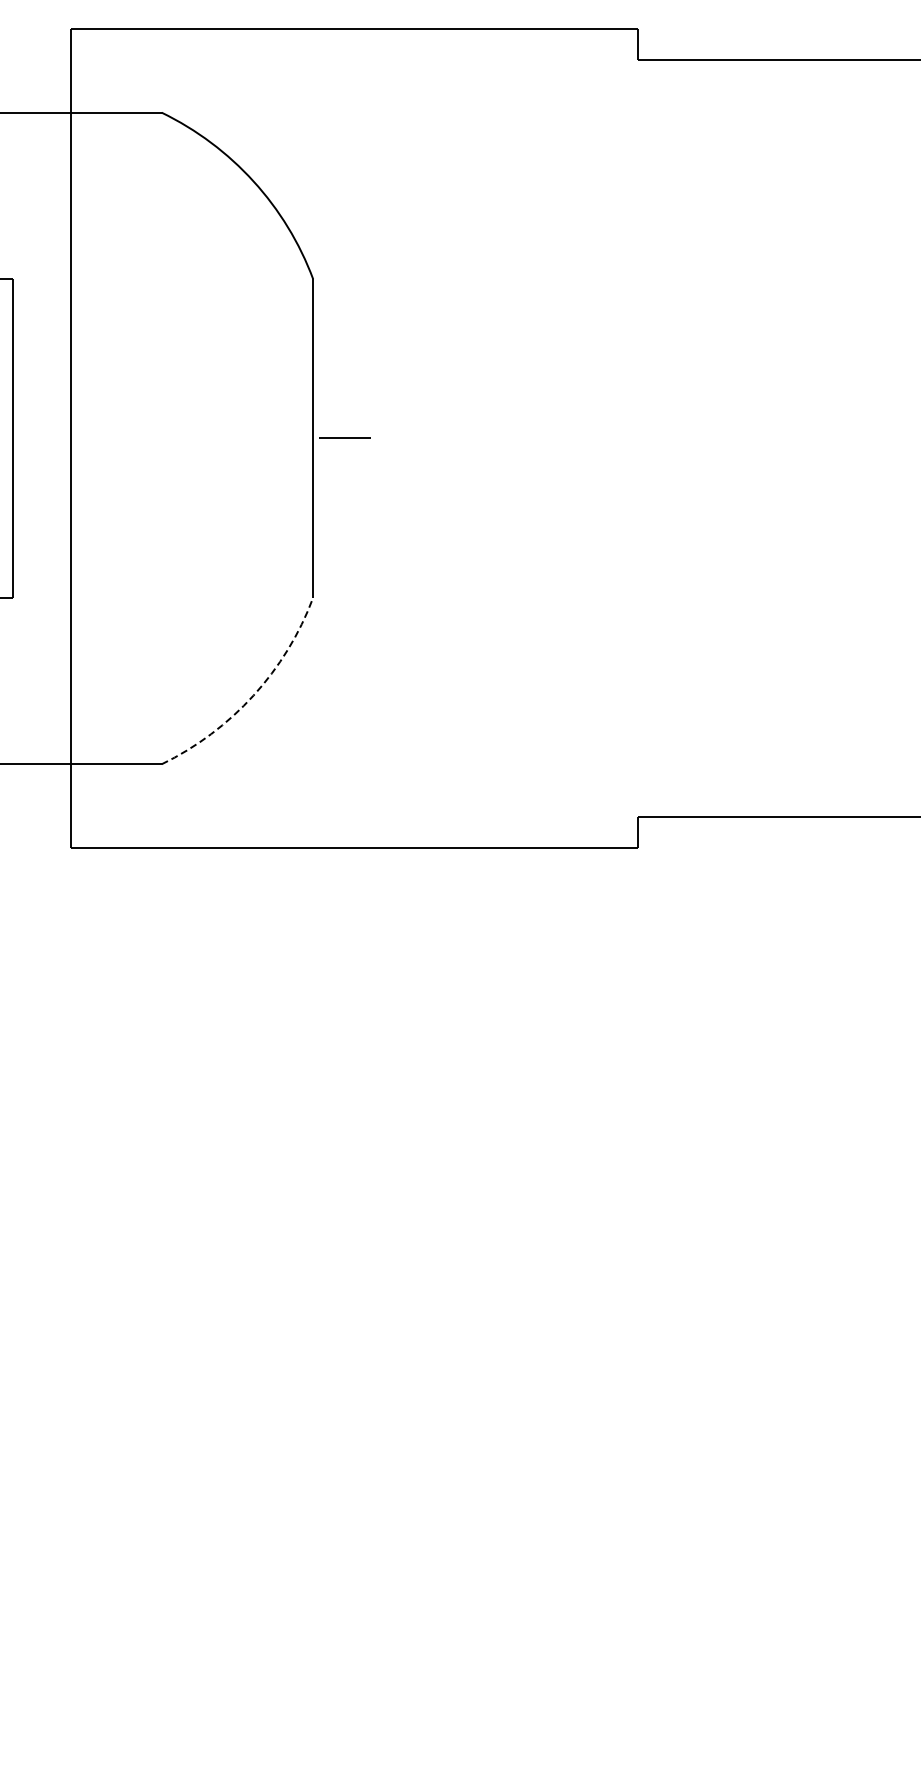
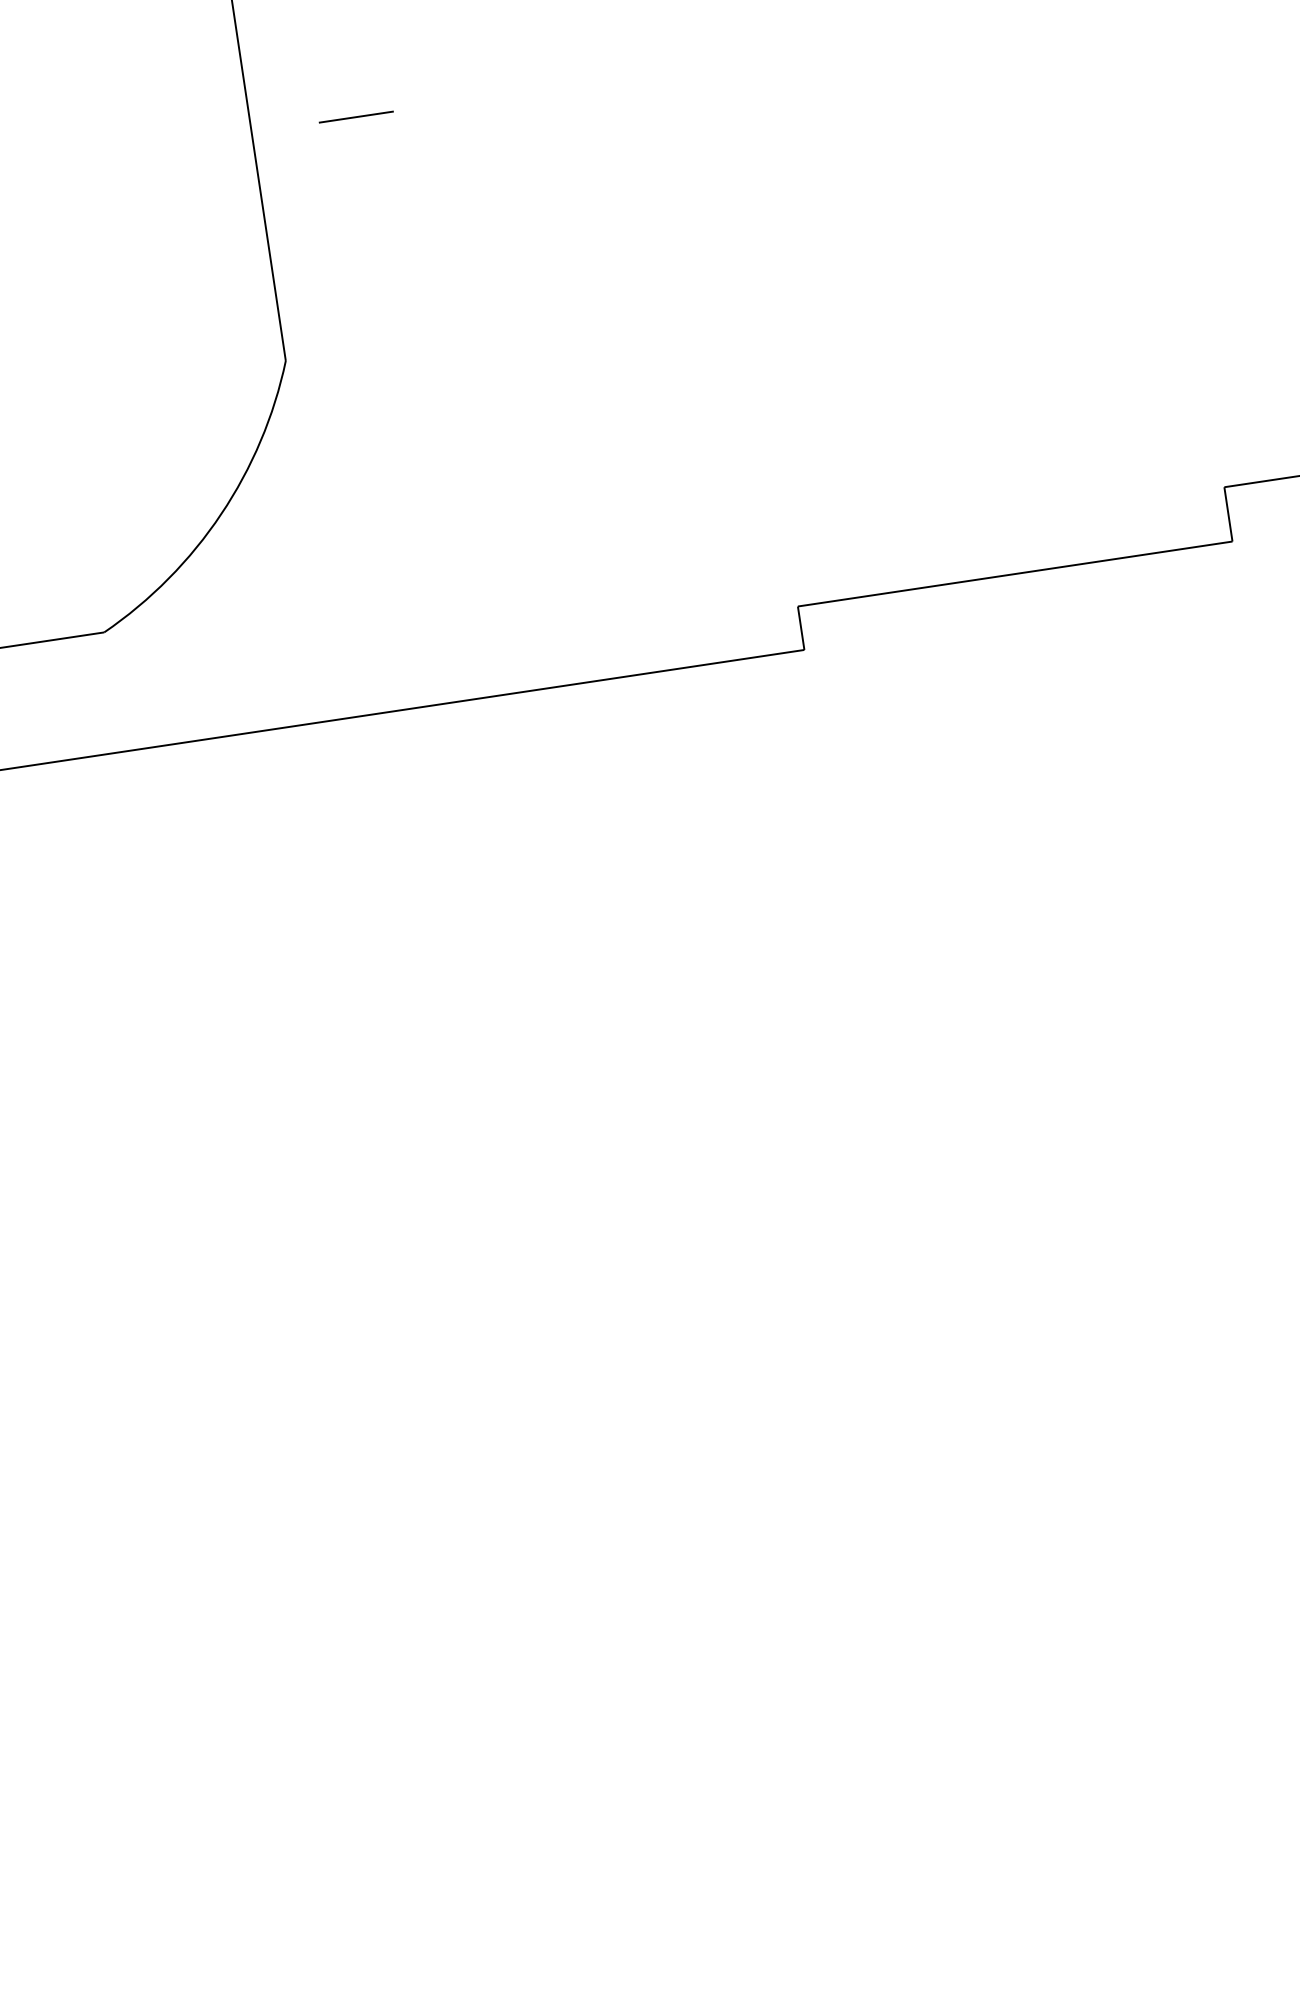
line: (344, 437) -> (355, 115), moved
line: (253, 695) -> (221, 514), dashed -> solid

